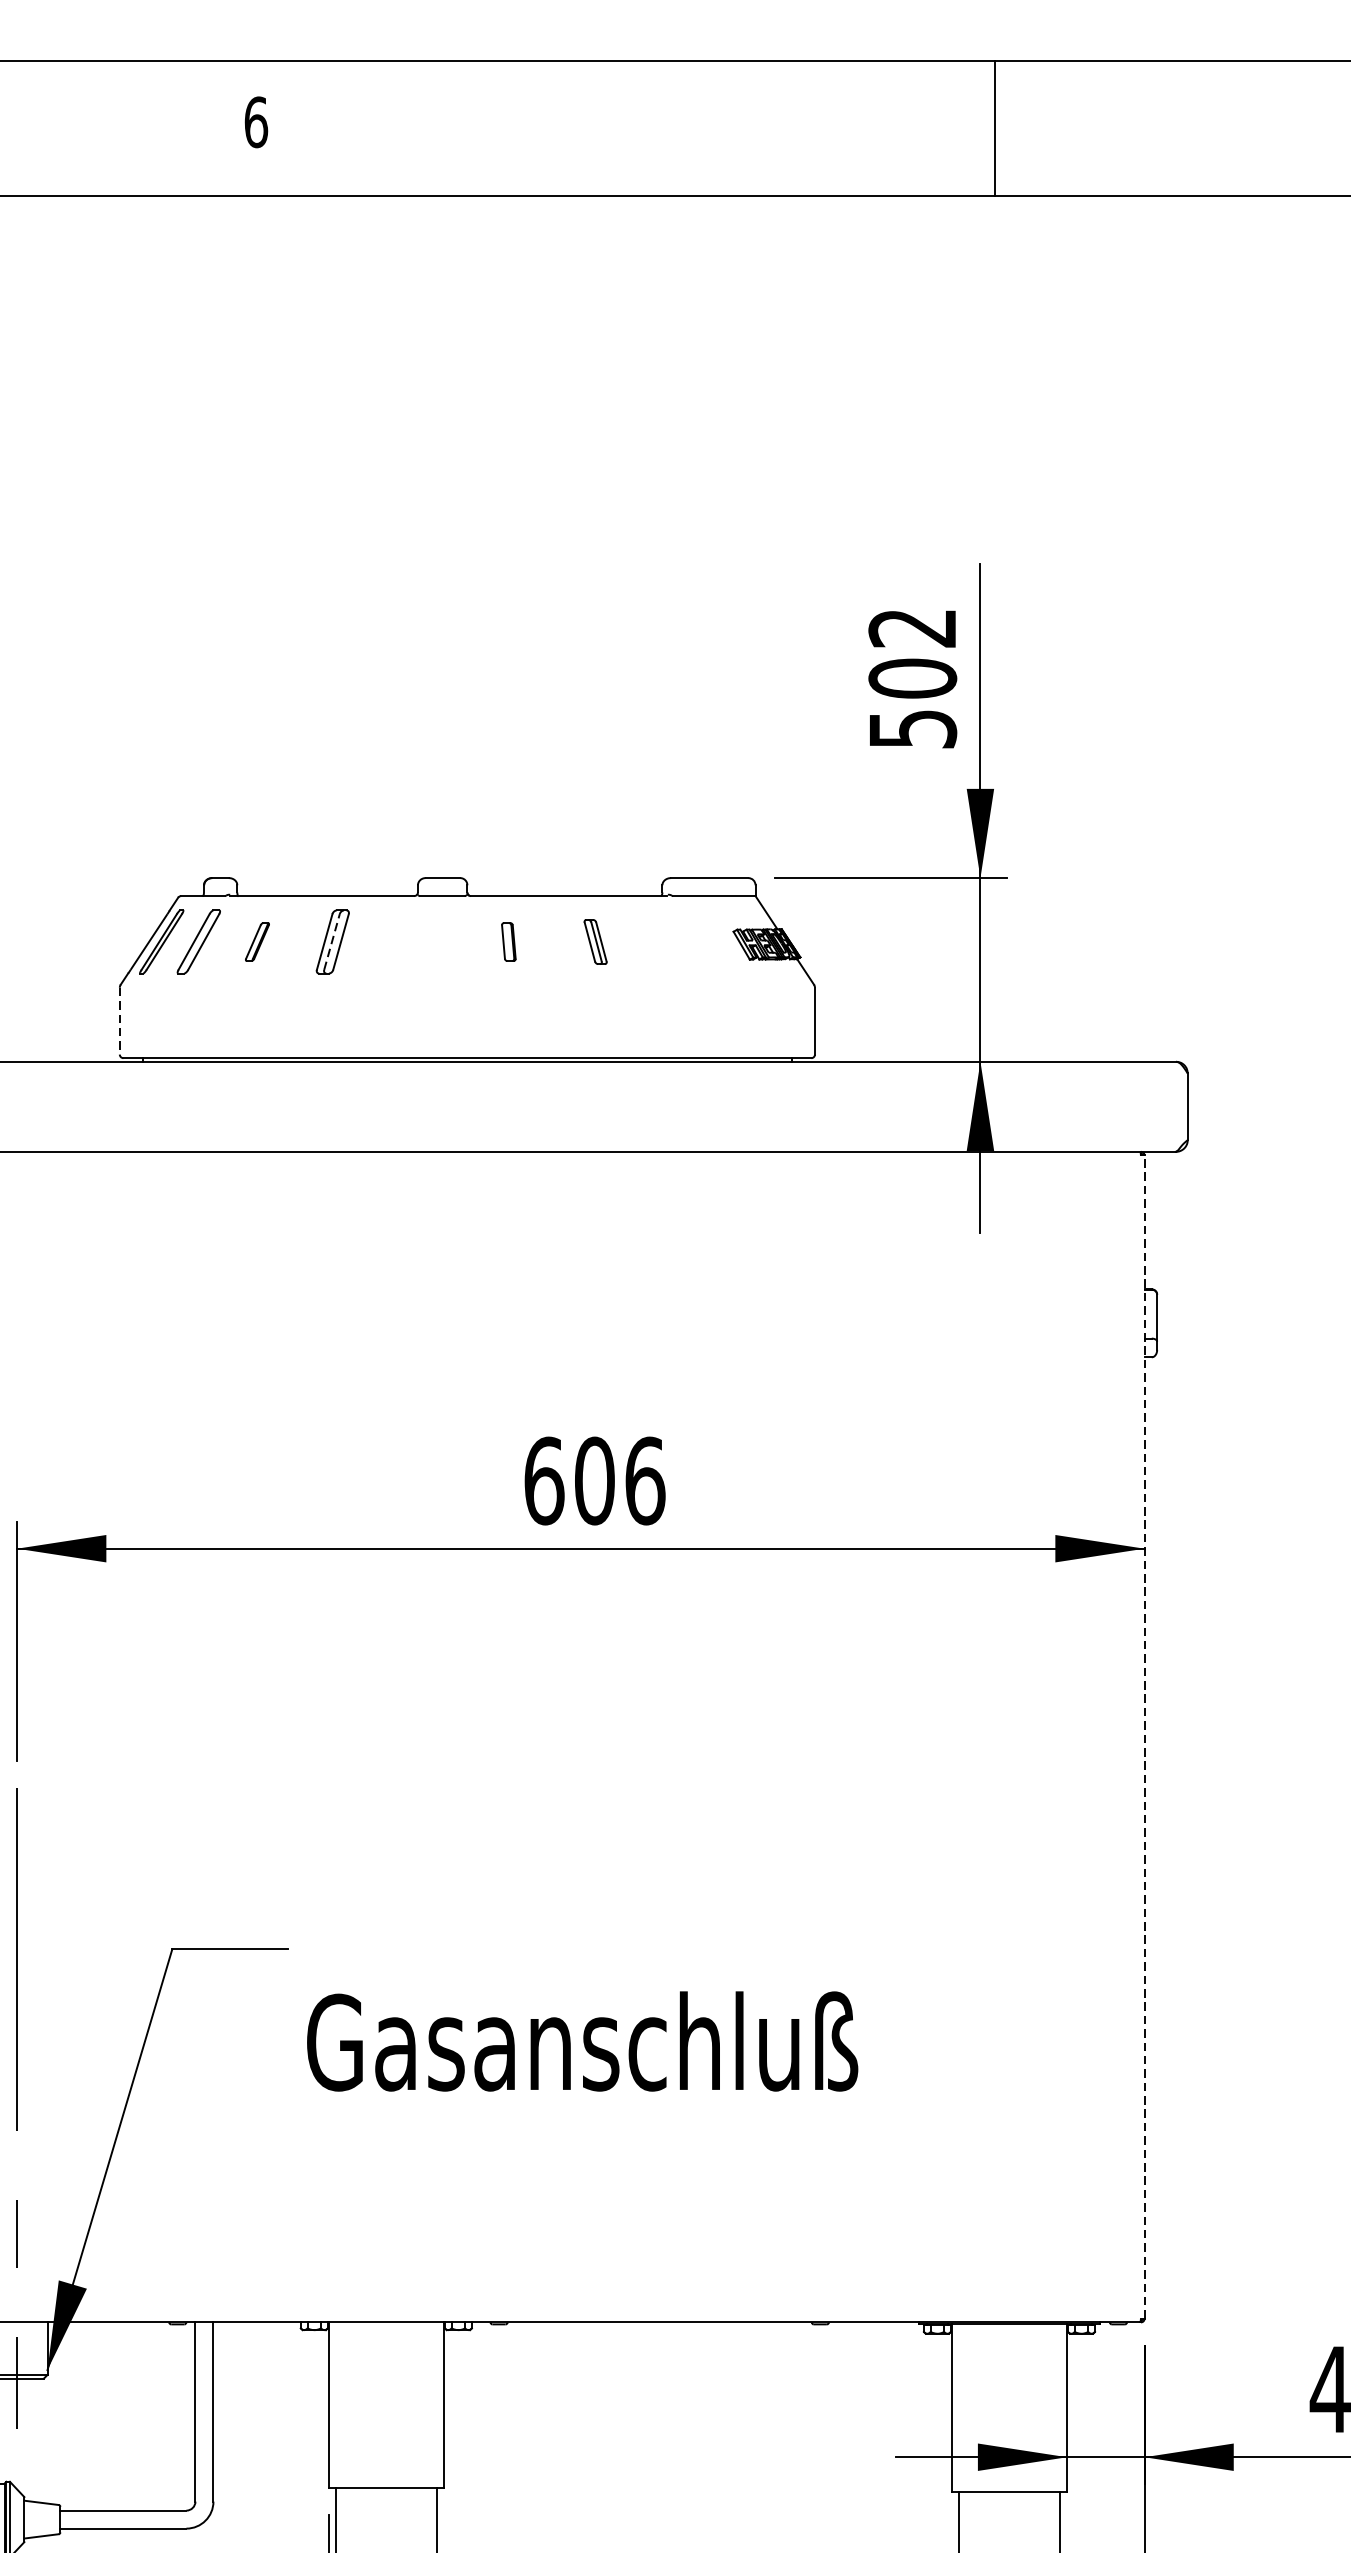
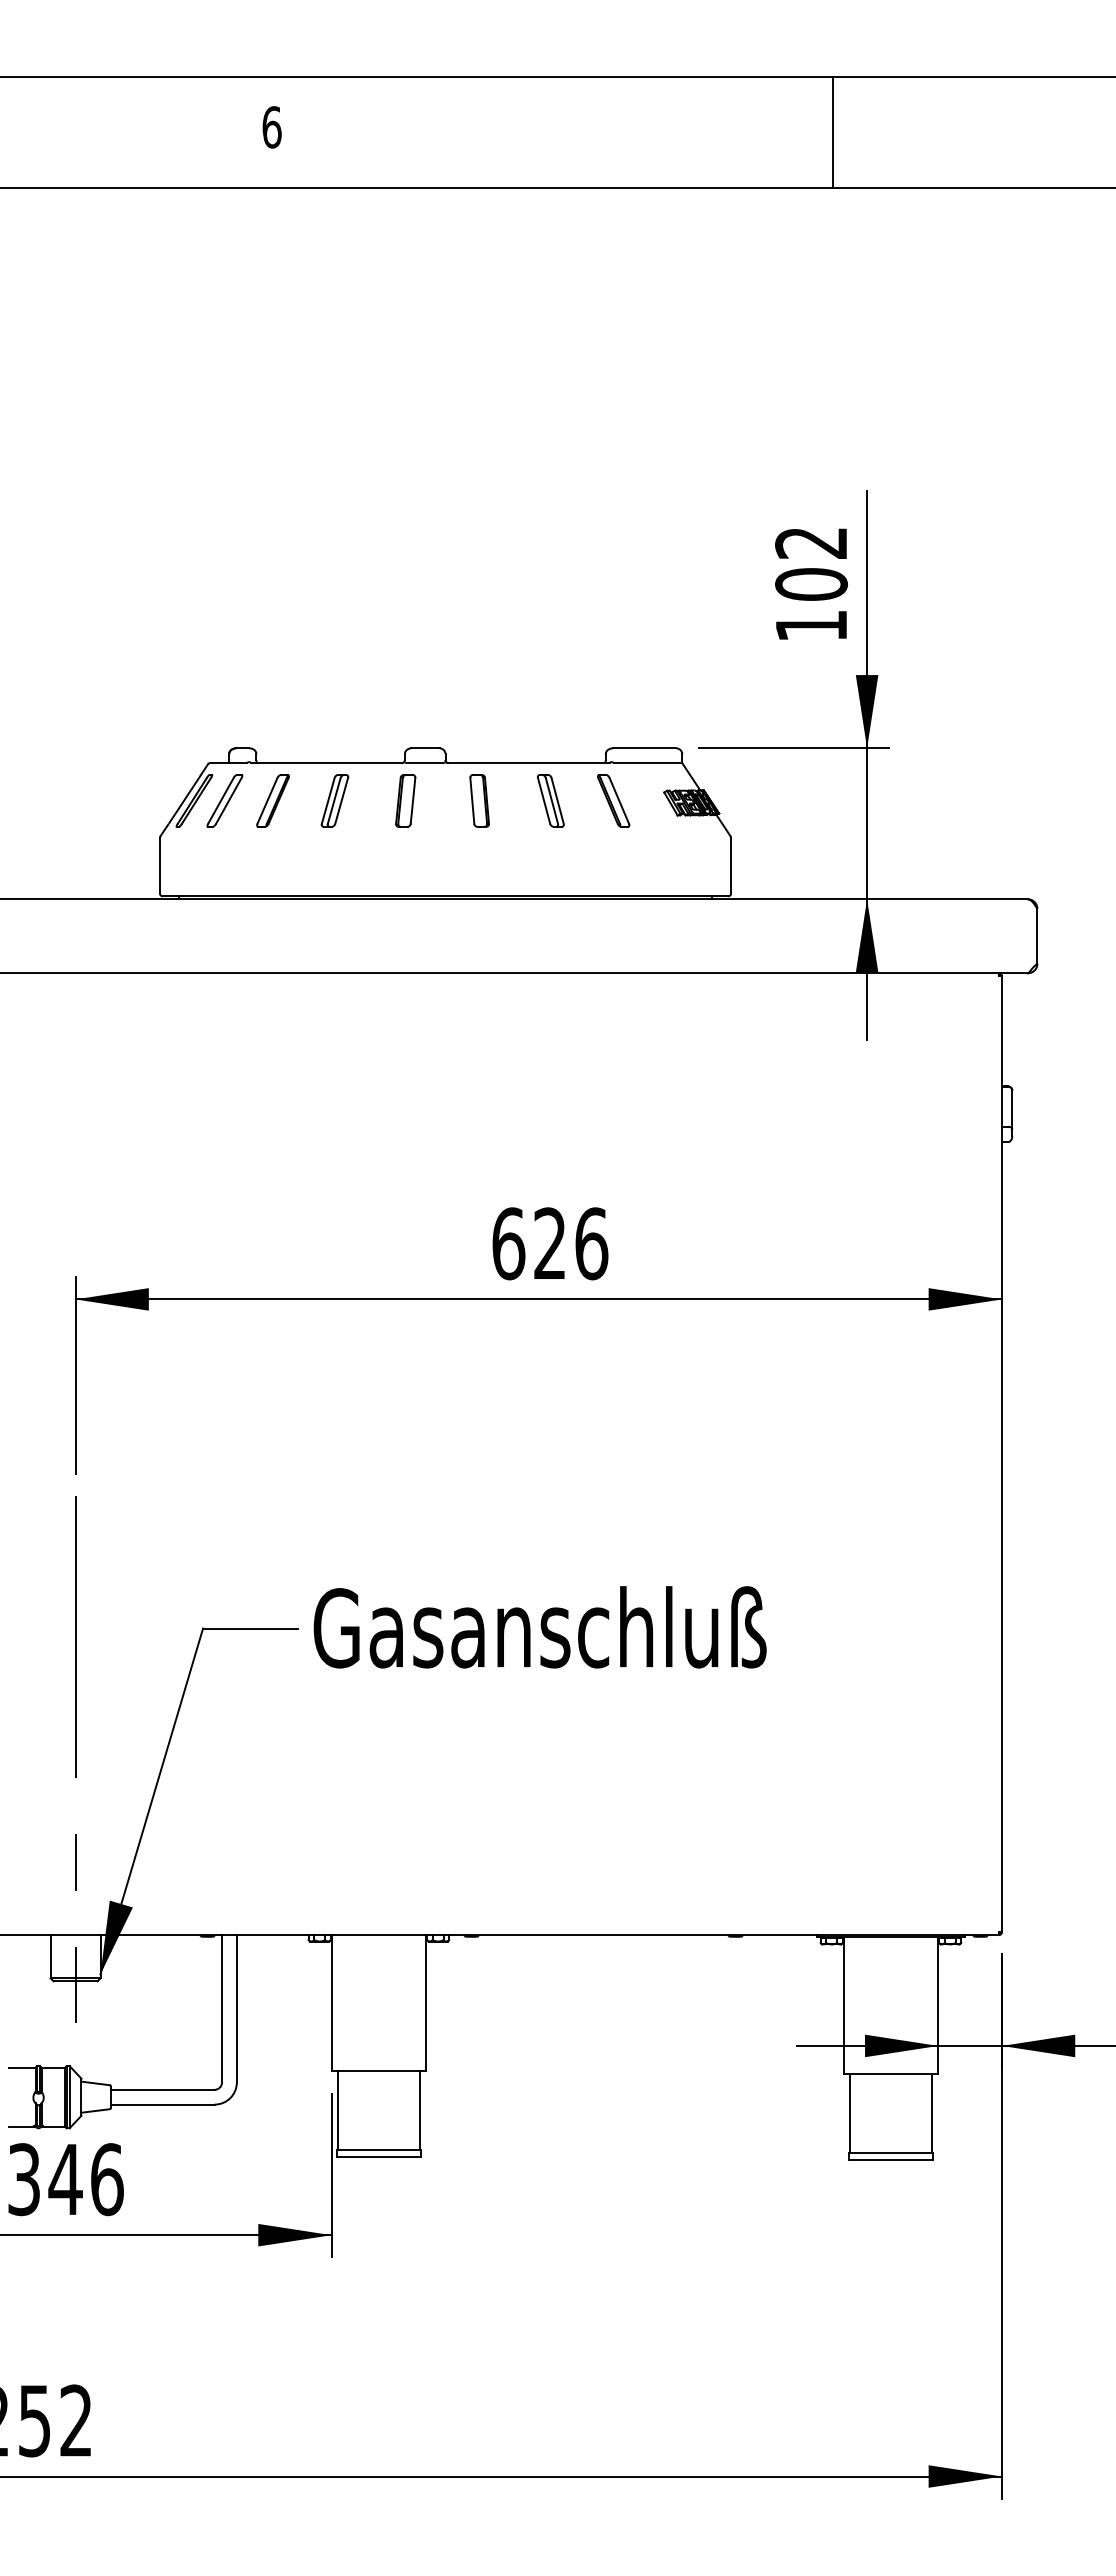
line: (995, 128) -> (833, 132), moved
text: (912, 729) -> (811, 626), 502 -> 102
part: (256, 941) -> (272, 800), size x1.67
line: (332, 941) -> (334, 800), dashed -> solid
part: (418, 941) -> (405, 800), added
part: (508, 941) -> (479, 800), size x1.67
part: (595, 941) -> (550, 800), size x1.43
part: (671, 941) -> (613, 800), added
line: (119, 1021) -> (159, 866), dashed -> solid
text: (595, 1480) -> (550, 1243), 606 -> 626
line: (1144, 1737) -> (1001, 1454), dashed -> solid
text: (581, 2041) -> (539, 1627), moved

